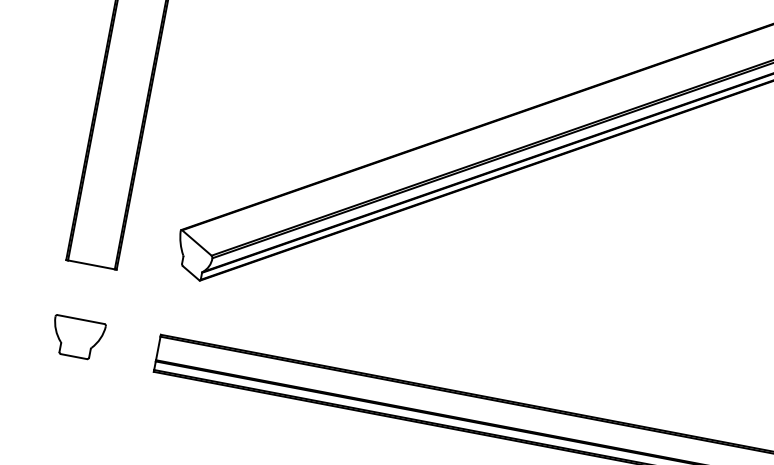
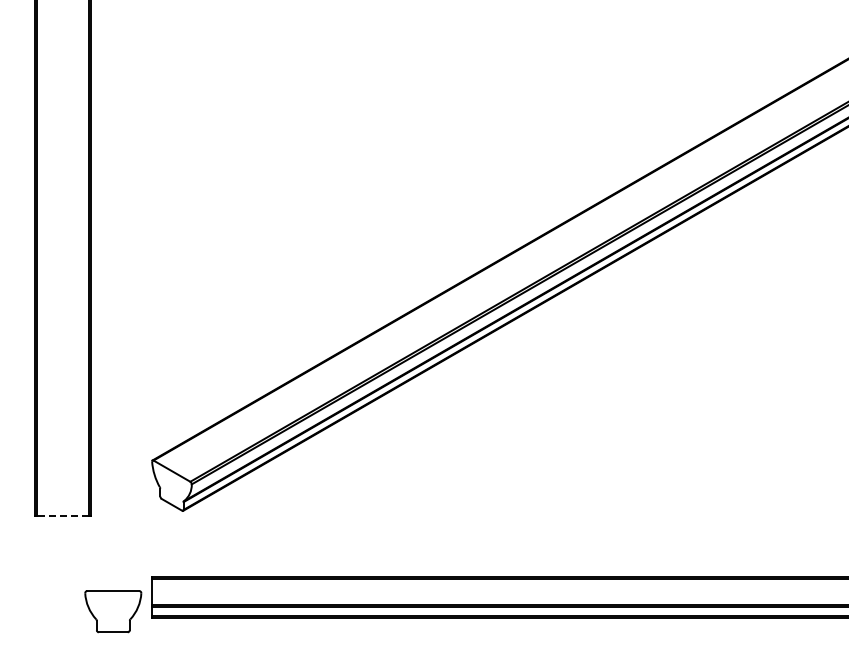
line: (90, 264) -> (62, 516), solid -> dashed
part: (77, 337) -> (113, 611), moved

